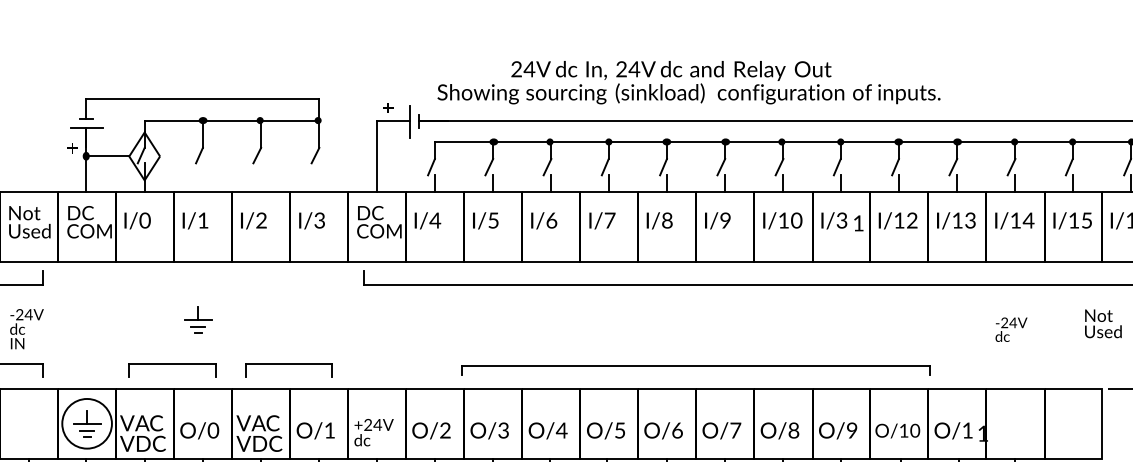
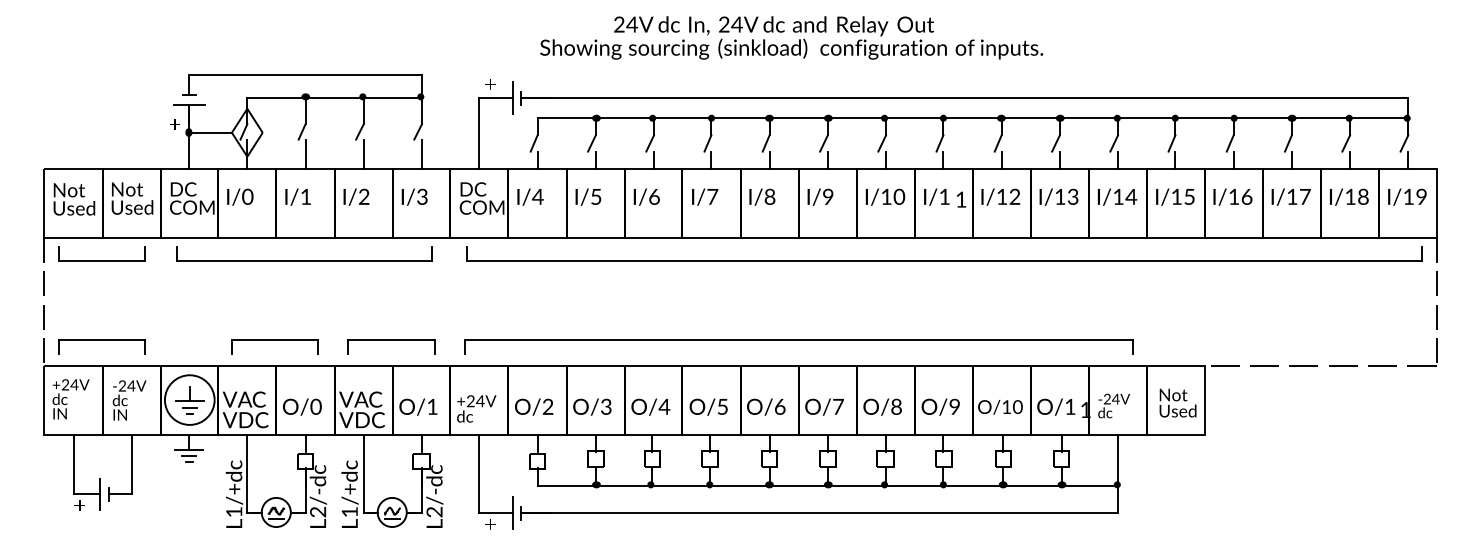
text: (688, 82) -> (791, 37), moved
line: (202, 177) -> (305, 153), added
line: (260, 177) -> (363, 153), added
line: (319, 177) -> (422, 153), added
text: (841, 220) -> (944, 196), I/3 -> I/1
part: (201, 284) -> (304, 260), added
part: (197, 320) -> (300, 296), removed
text: (1102, 323) -> (1177, 402), moved
text: (26, 329) -> (129, 400), moved
text: (1010, 329) -> (1113, 405), moved
part: (695, 370) -> (798, 346), size x1.43

